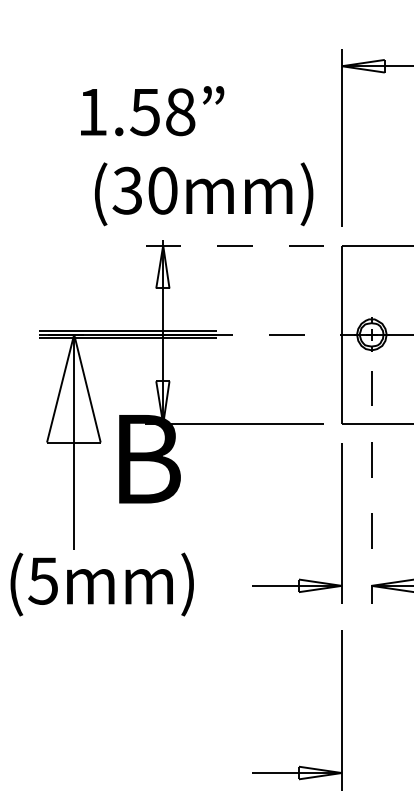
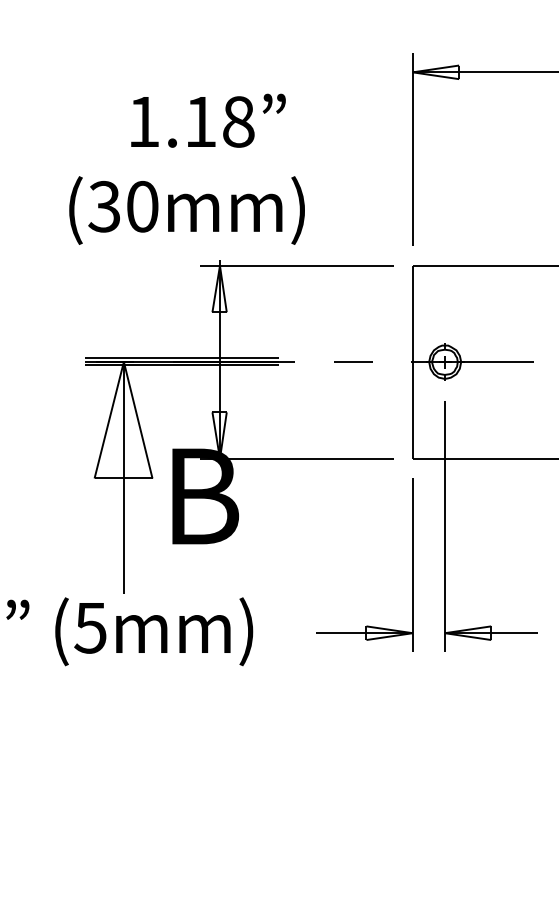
text: (145, 112) -> (200, 122), 1.58 -> 1.18
text: (203, 194) -> (186, 210), moved
line: (234, 245) -> (296, 265), dashed -> solid
line: (371, 487) -> (444, 526), dashed -> solid
part: (341, 709) -> (412, 766), removed

